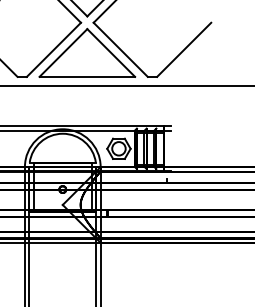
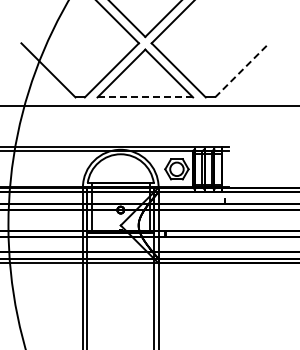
line: (184, 49) -> (242, 70), solid -> dashed
line: (87, 76) -> (145, 97), solid -> dashed

